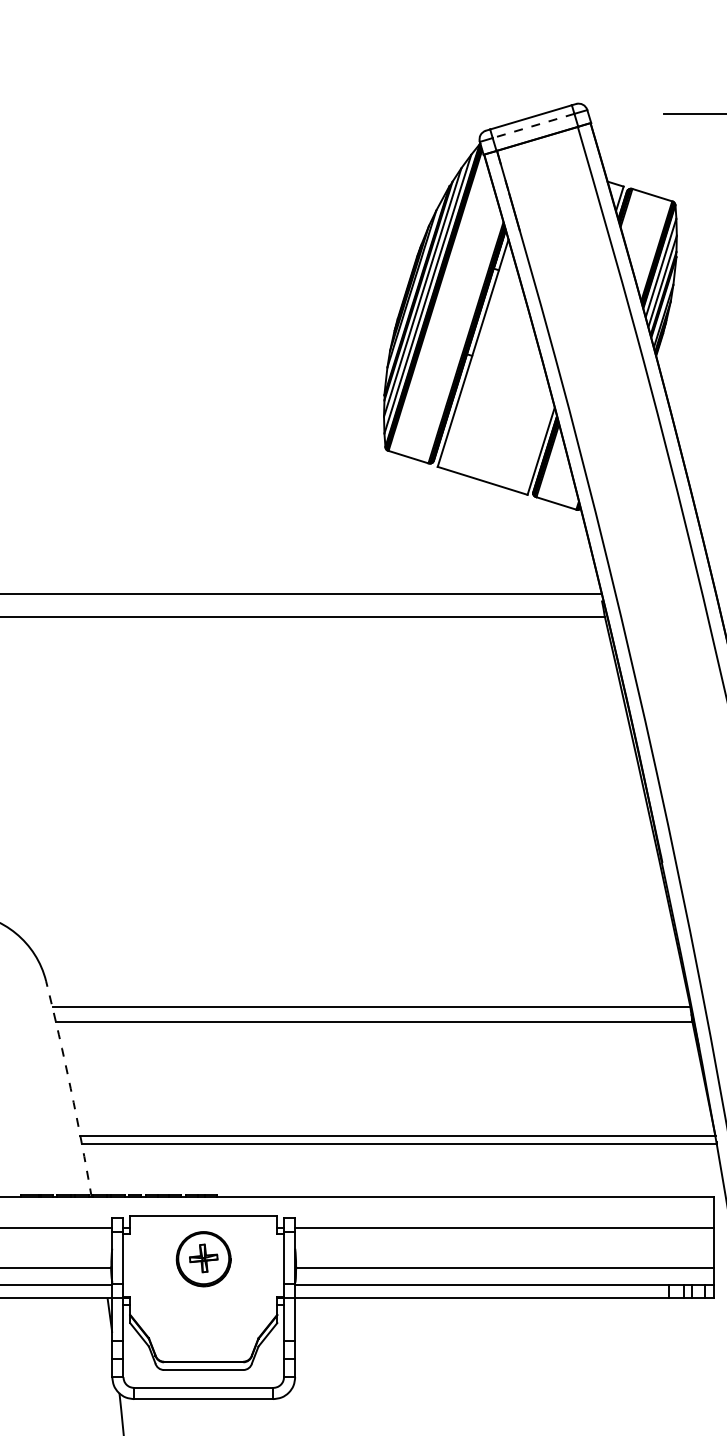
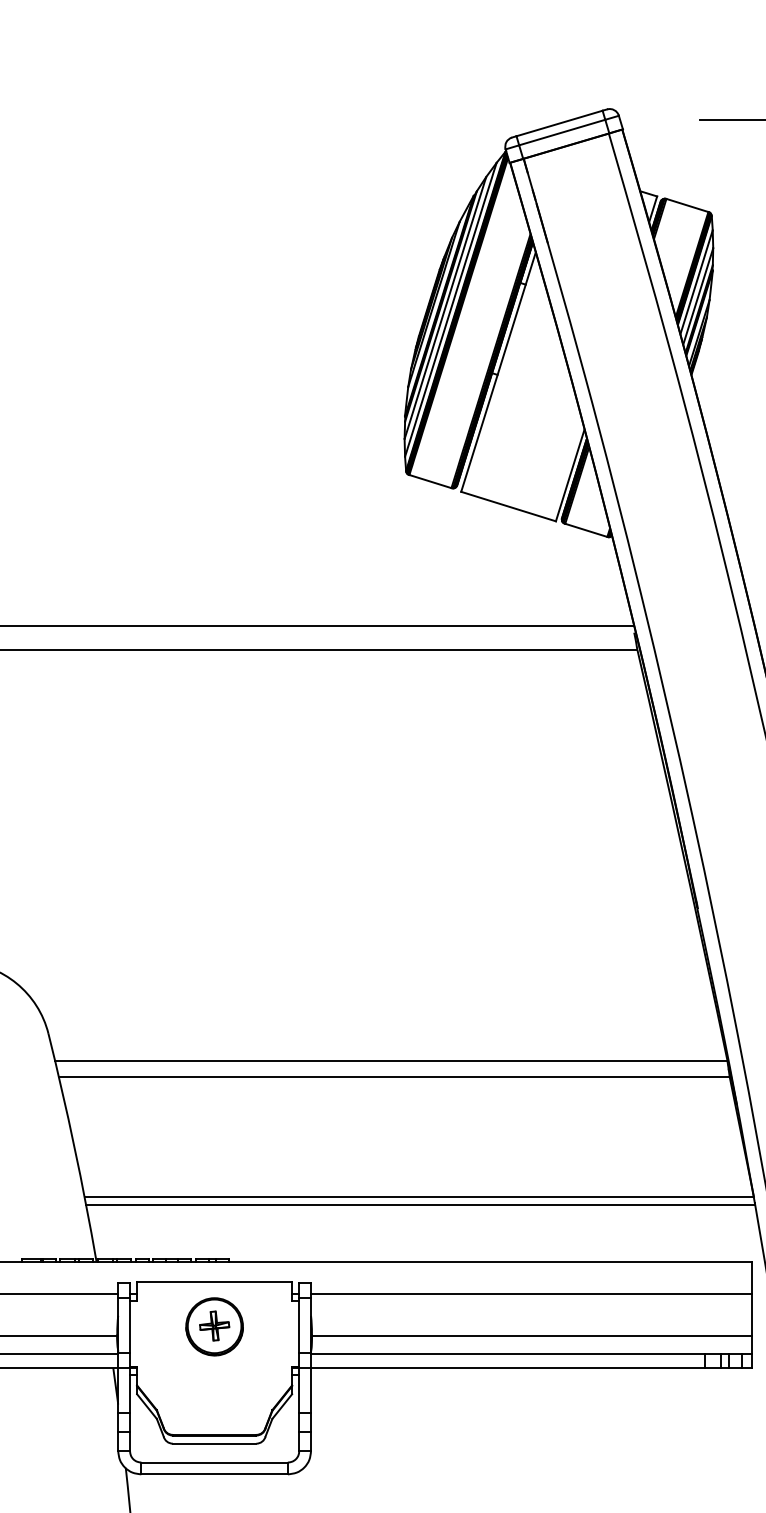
line: (533, 125) -> (562, 132), dashed -> solid
arc: (70, 1088) -> (74, 1146), dashed -> solid

